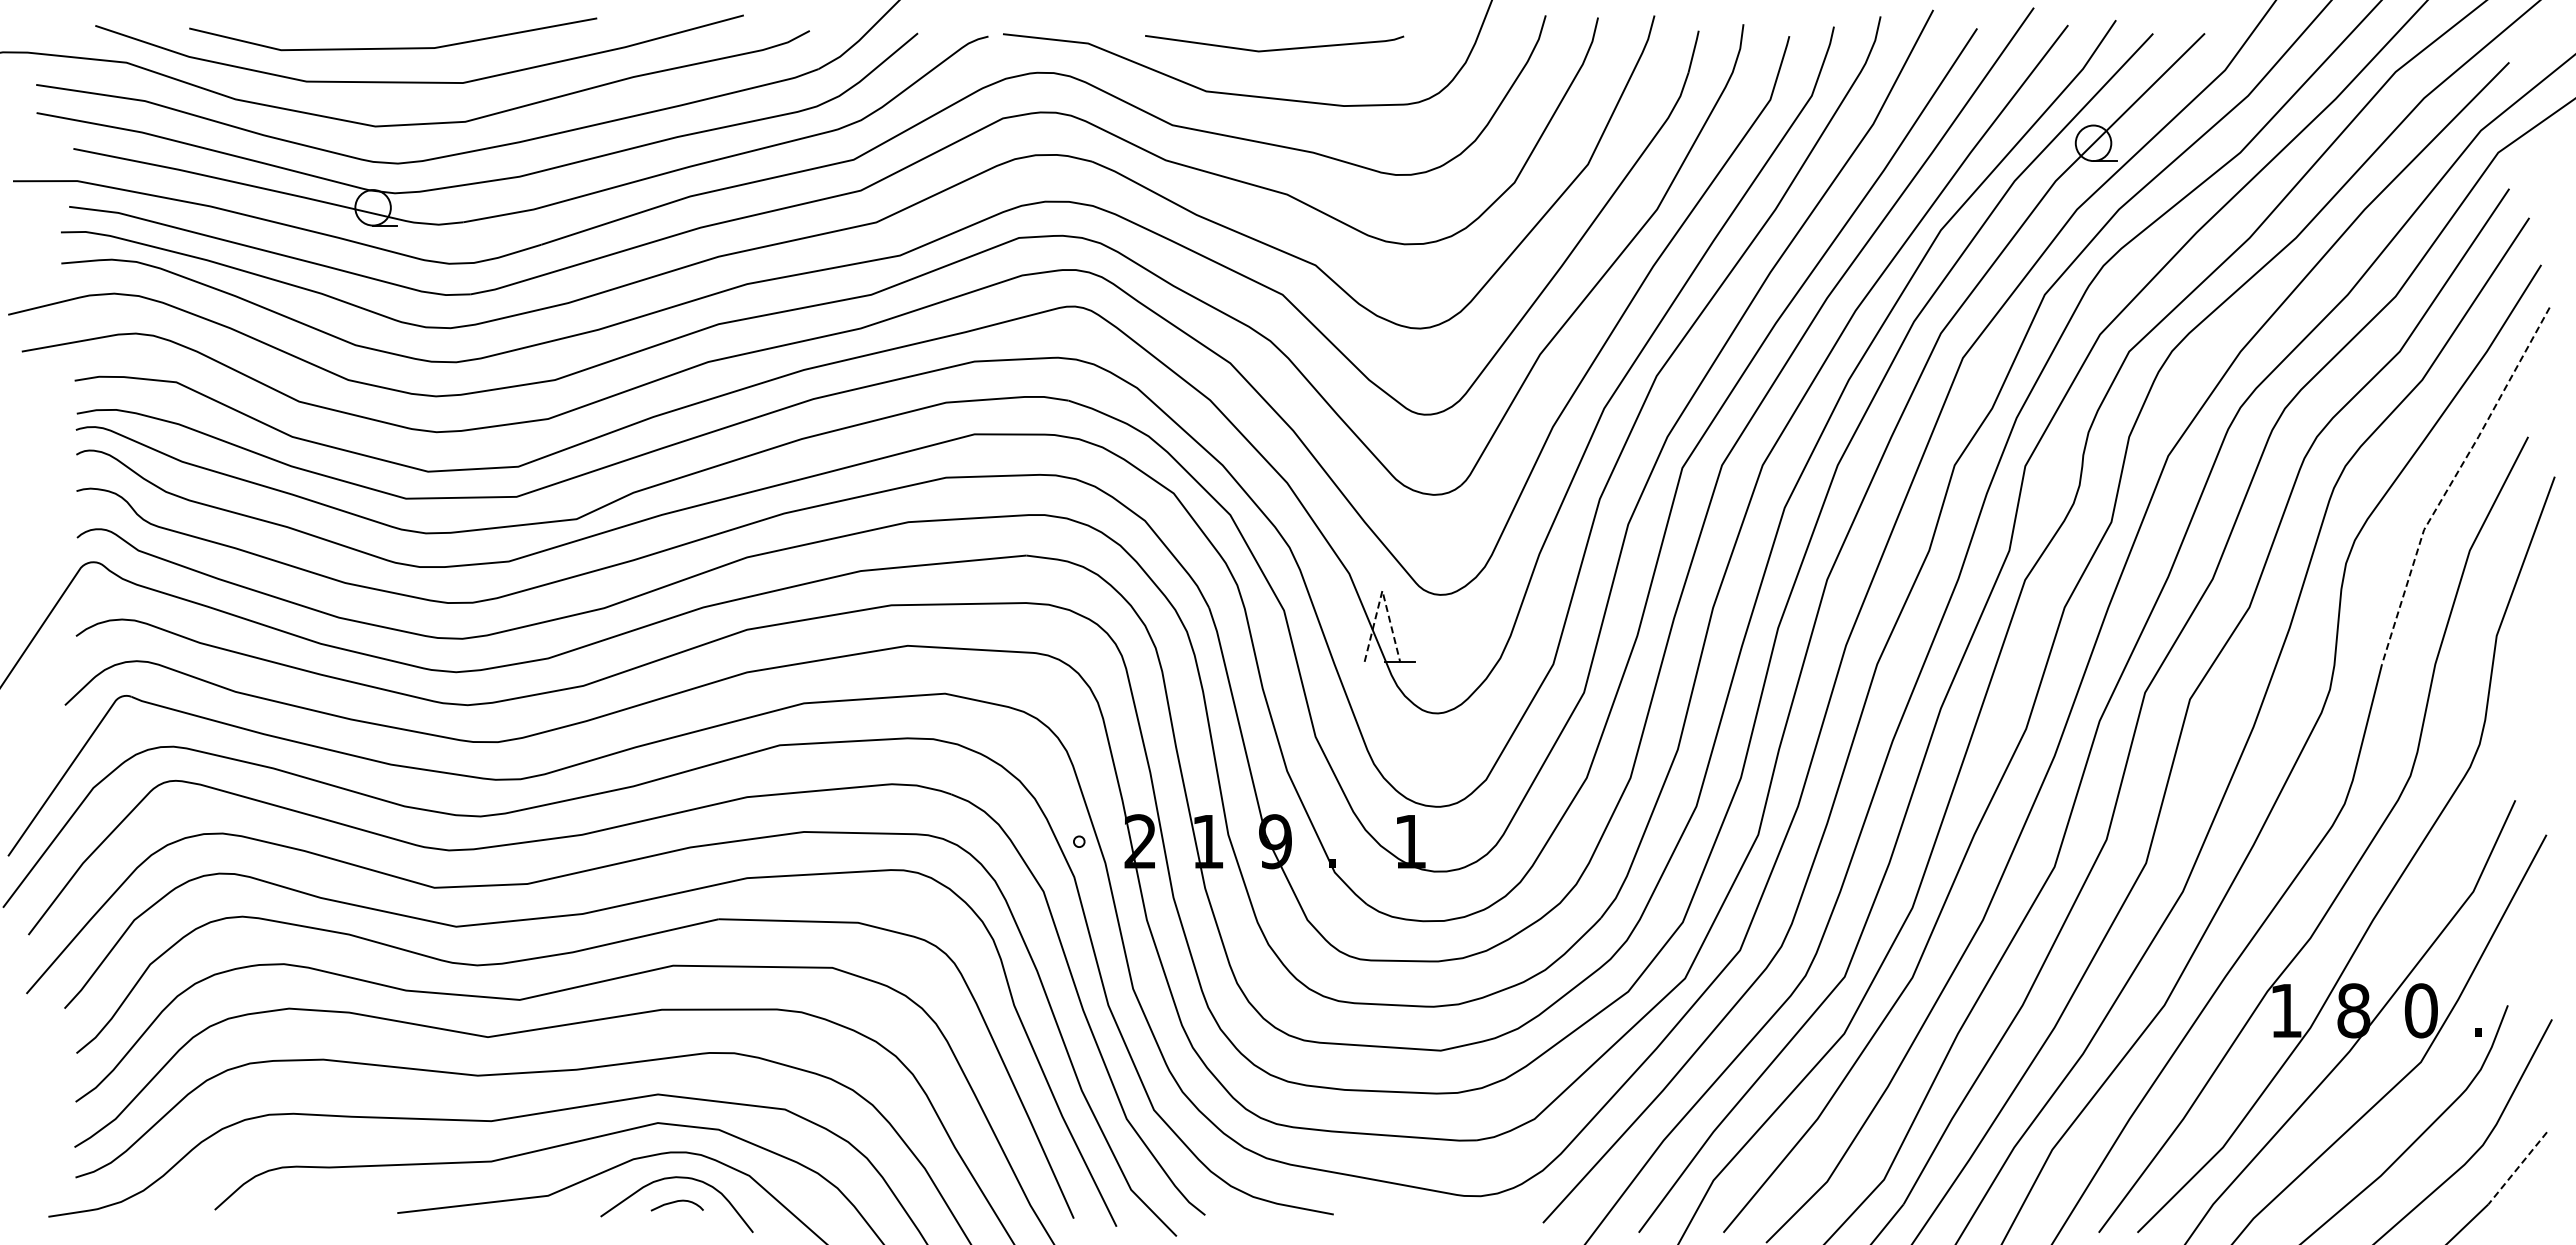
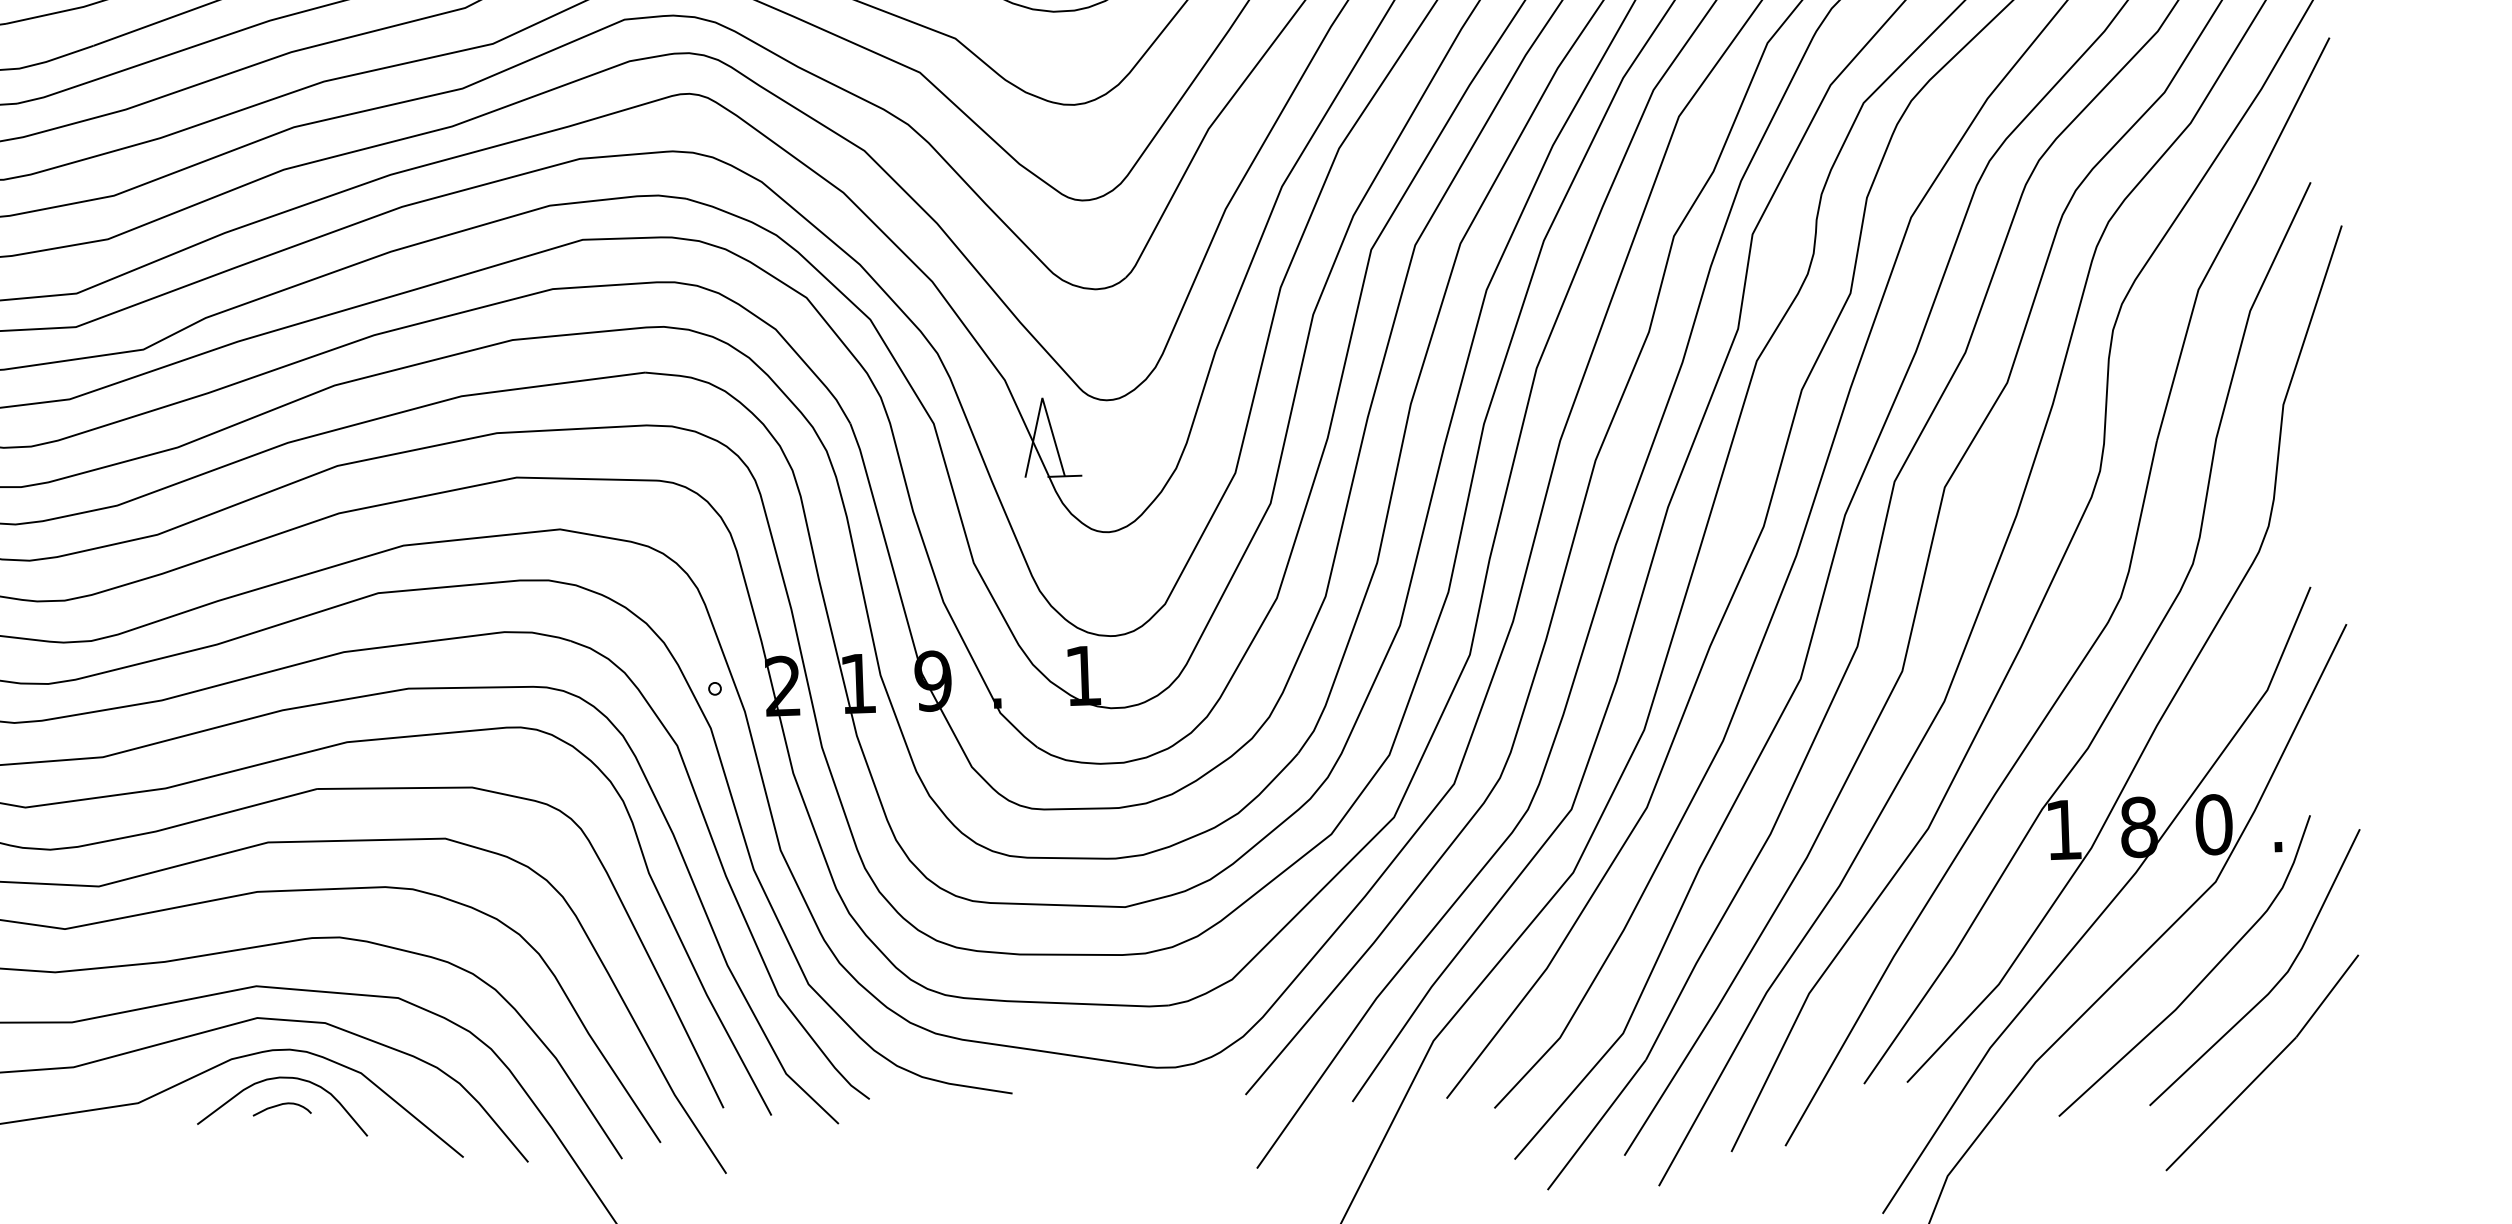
line: (2452, 480) -> (2228, 233), dashed -> solid
line: (1382, 590) -> (1042, 397), dashed -> solid
line: (2517, 1168) -> (2327, 996), dashed -> solid

